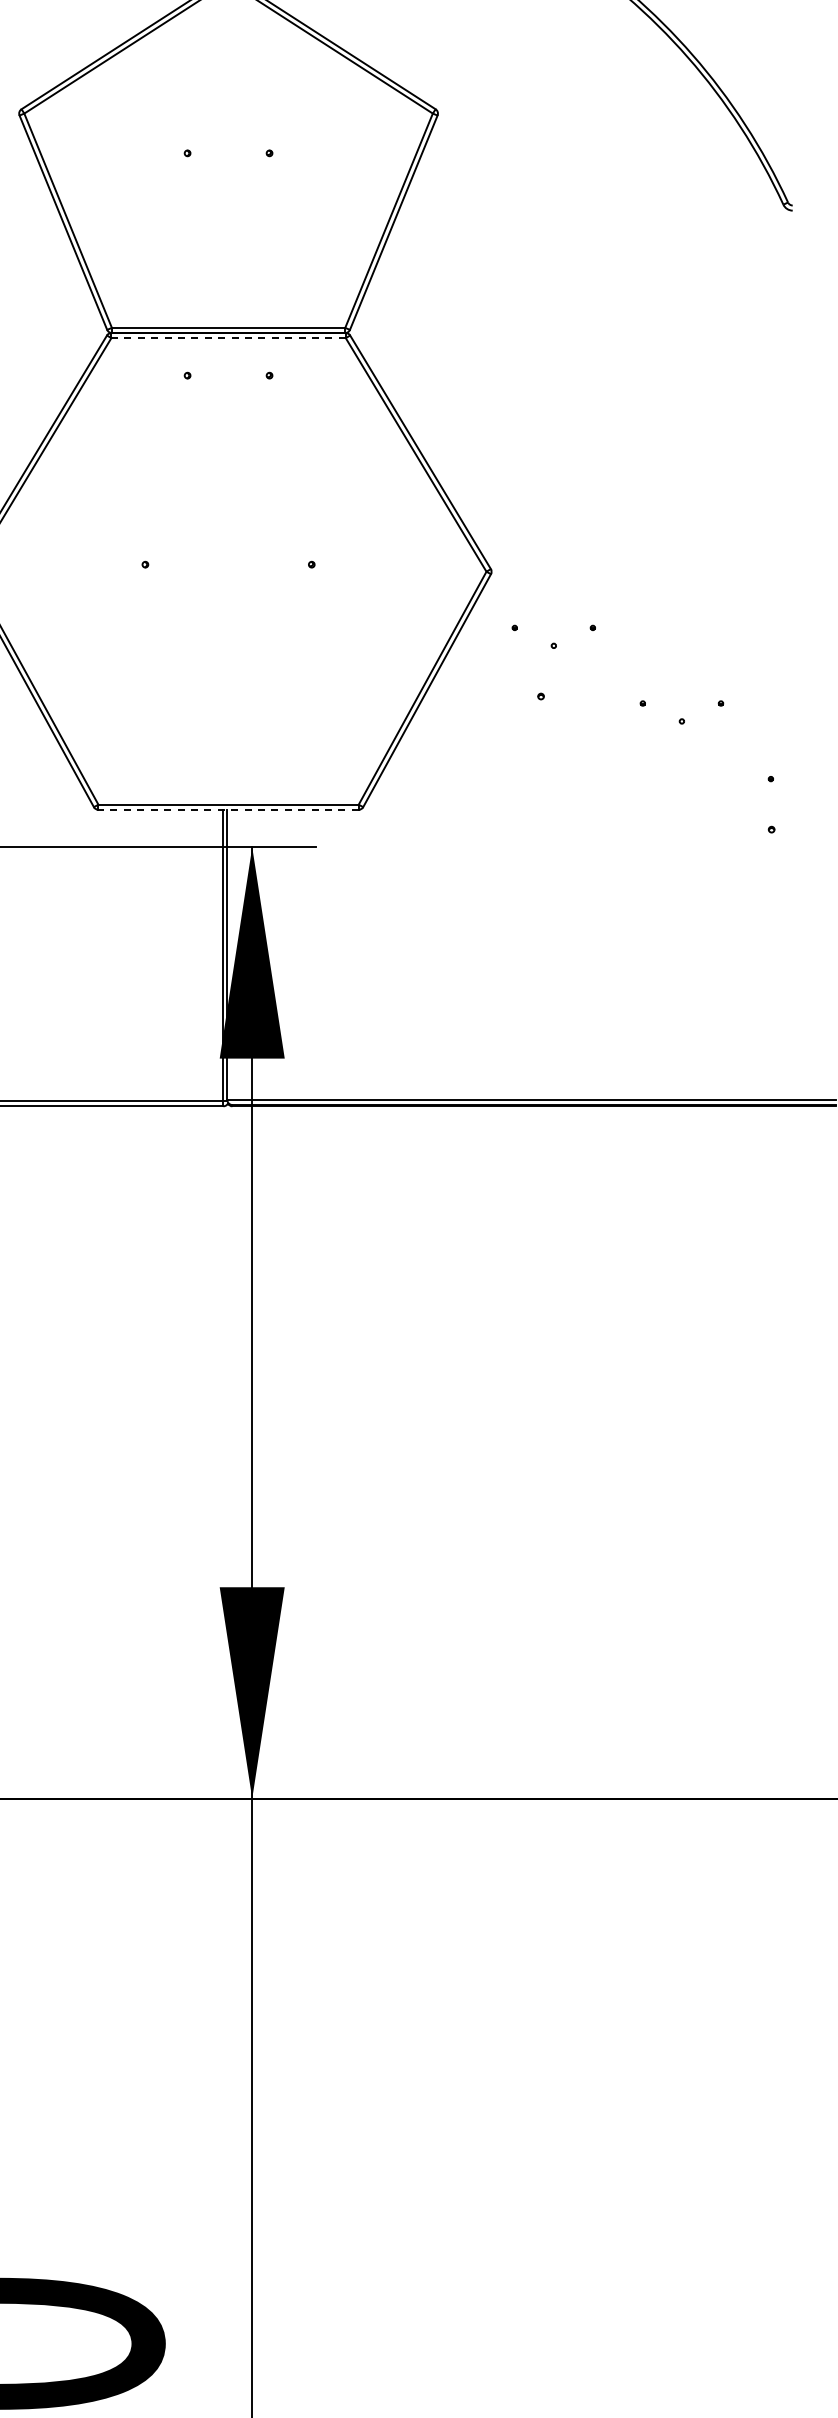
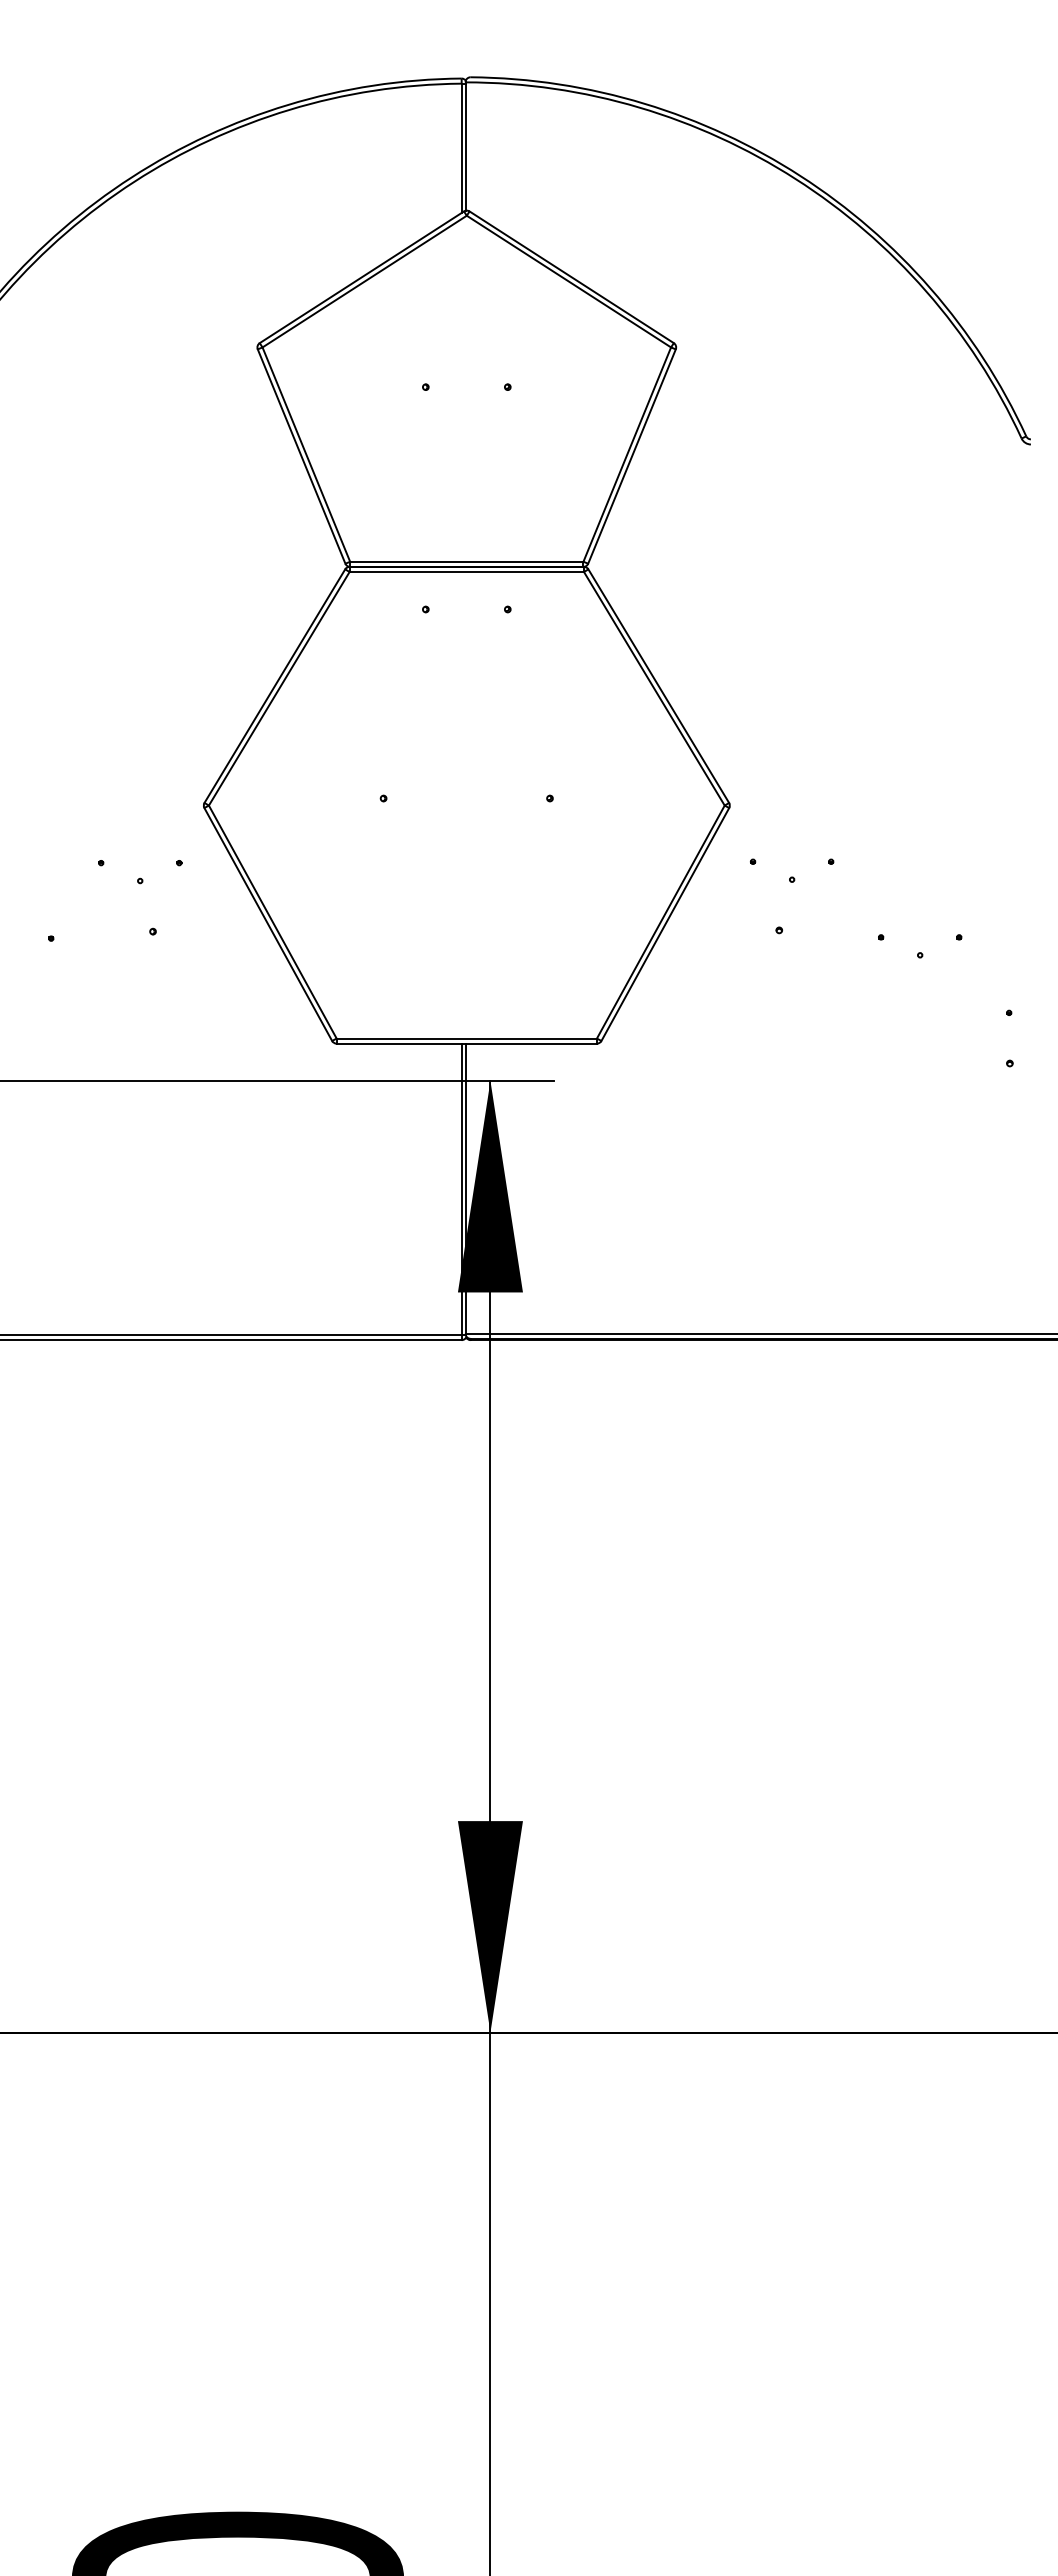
line: (228, 338) -> (466, 572), dashed -> solid
line: (228, 809) -> (466, 1043), dashed -> solid

